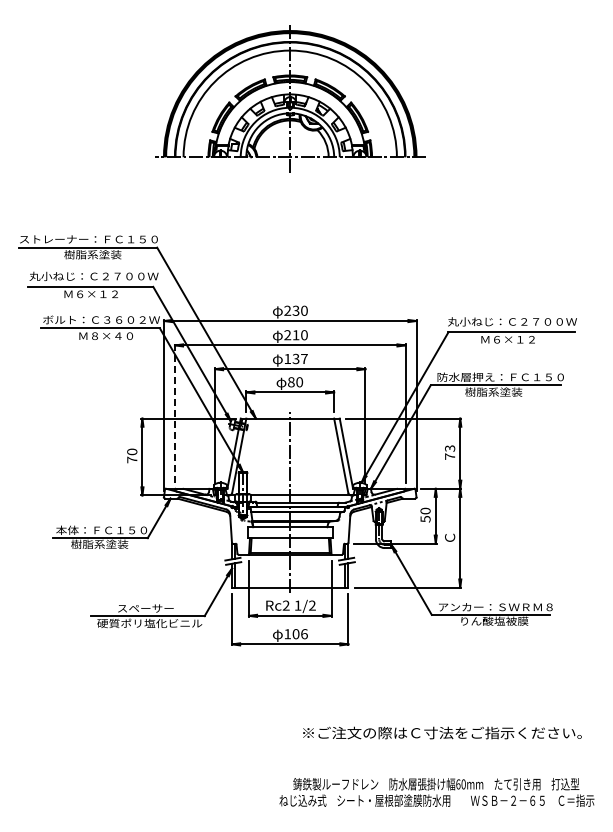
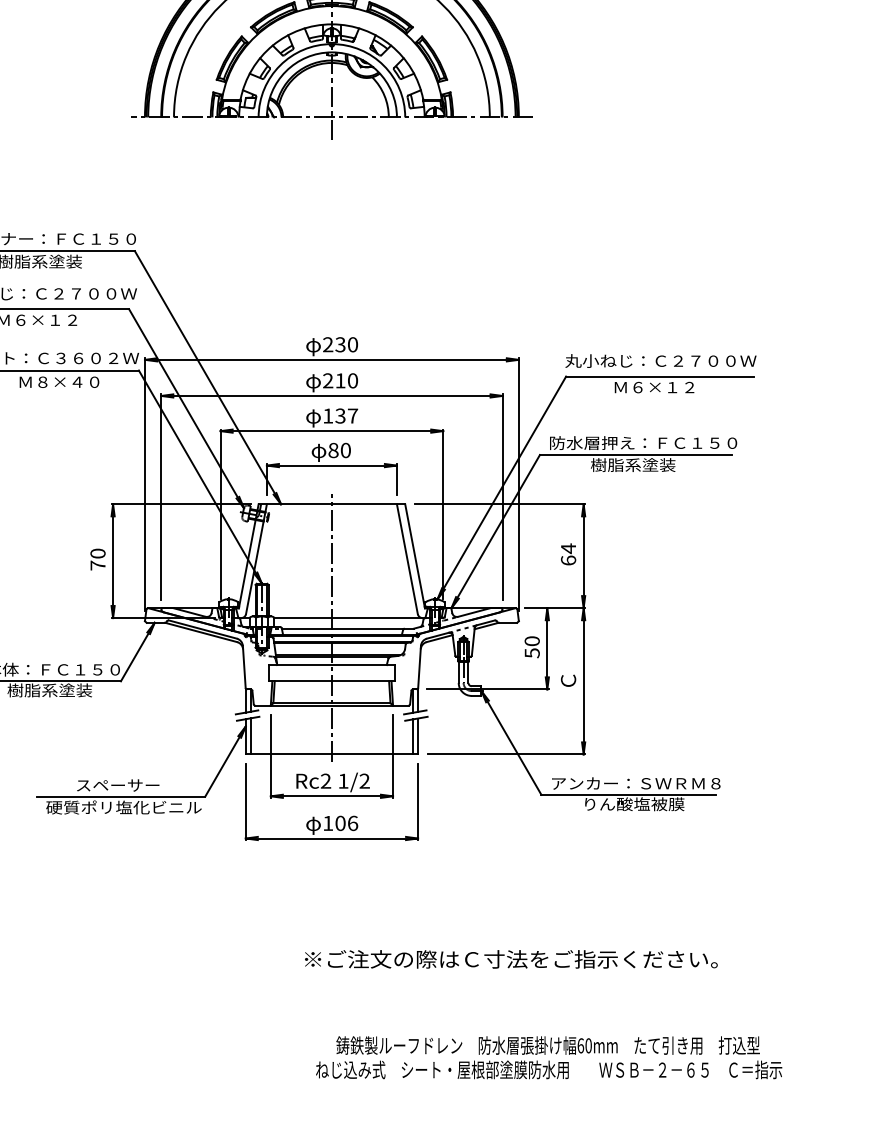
line: (174, 414) -> (160, 498), dashed -> solid
text: (450, 452) -> (569, 554), 73 -> 64
text: (442, 732) -> (511, 958), moved

